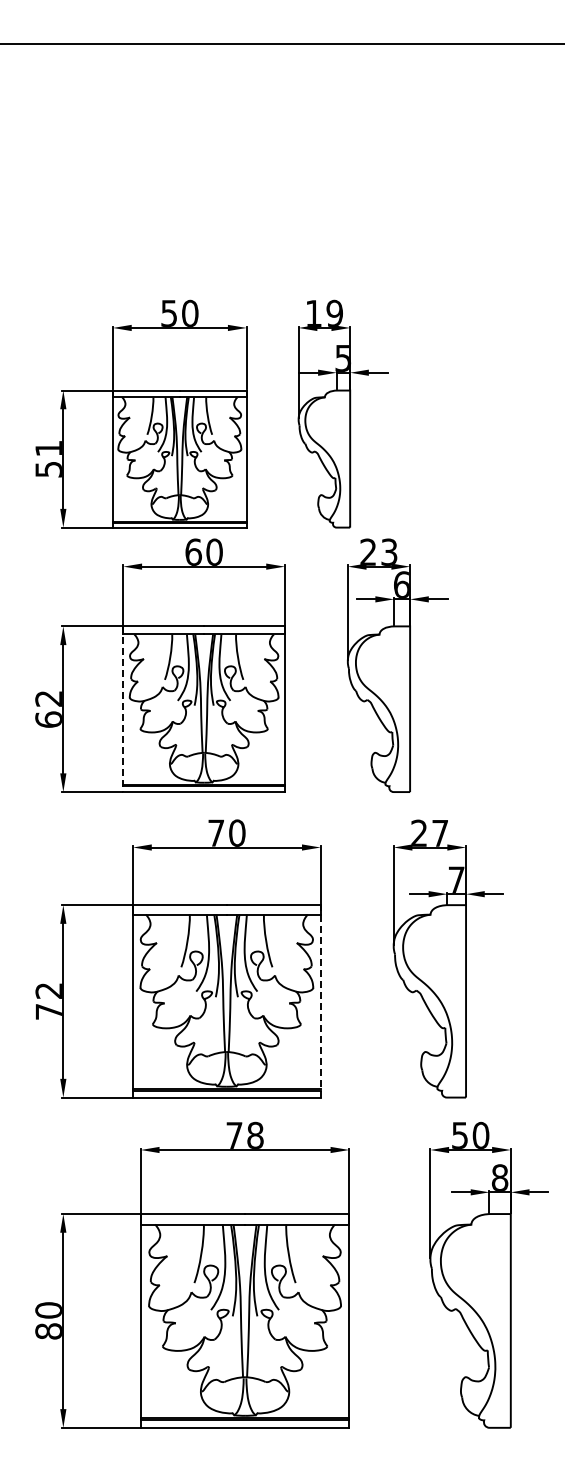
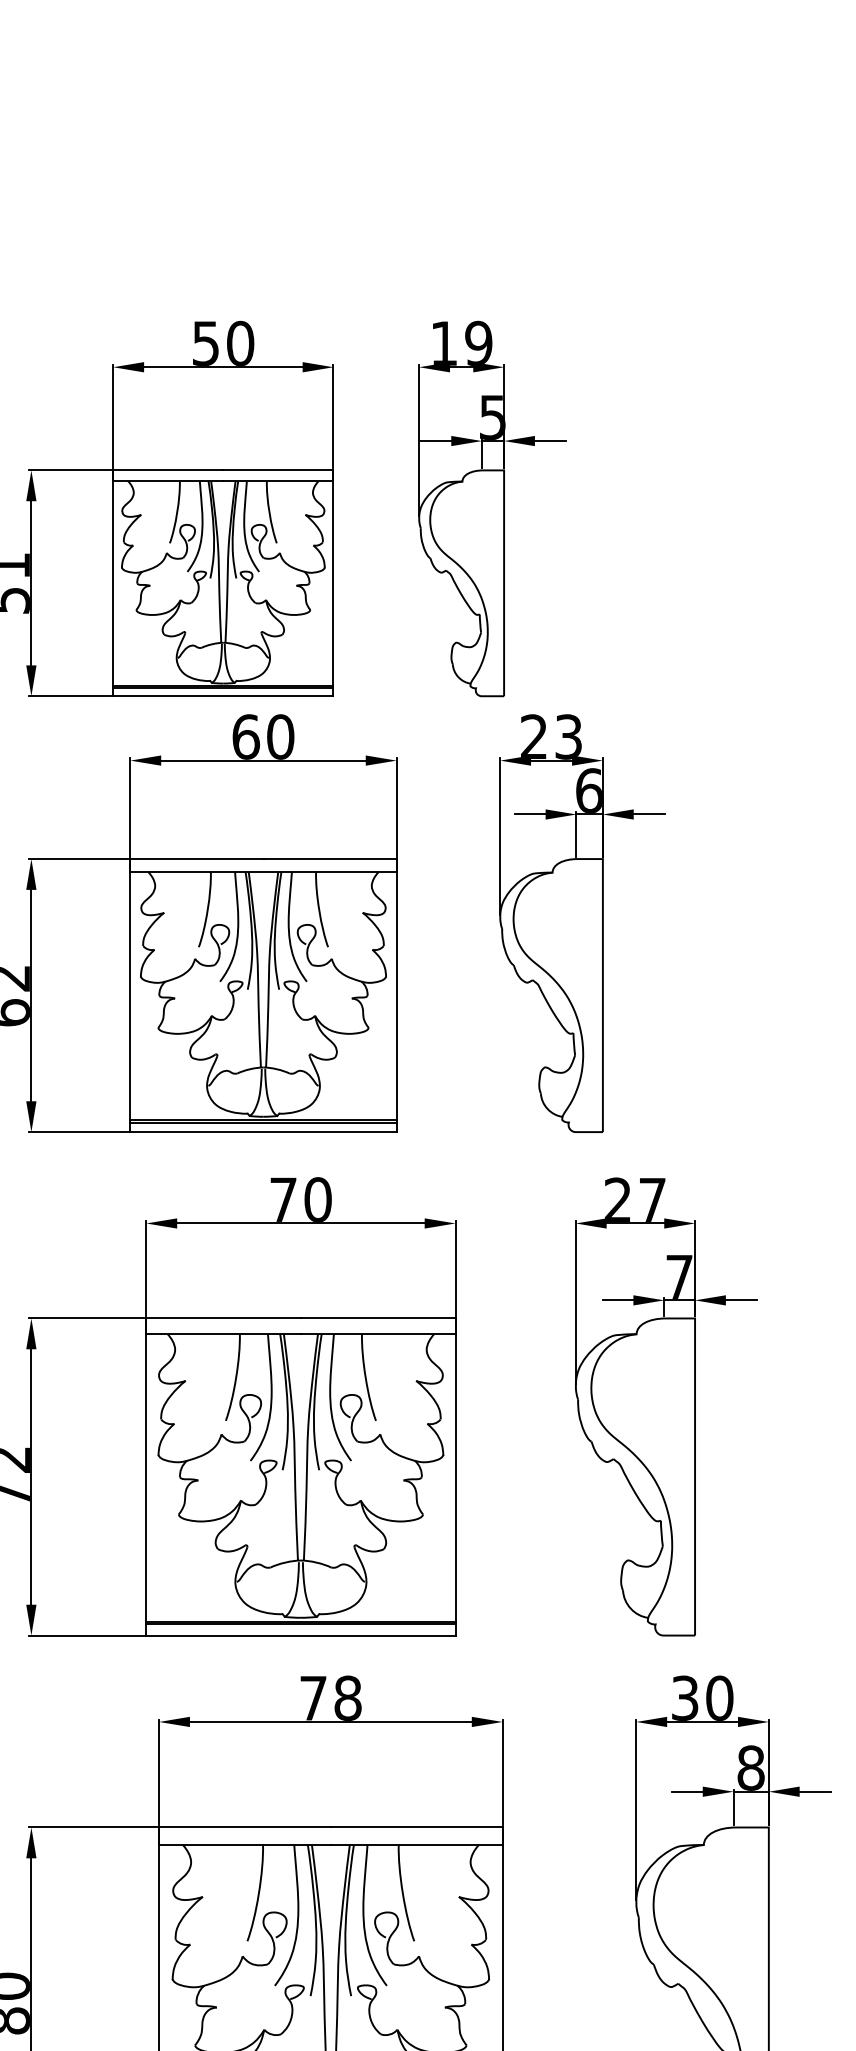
line: (123, 709) -> (130, 996), dashed -> solid
line: (320, 1000) -> (455, 1475), dashed -> solid
text: (459, 1134) -> (684, 1696), 50 -> 30

